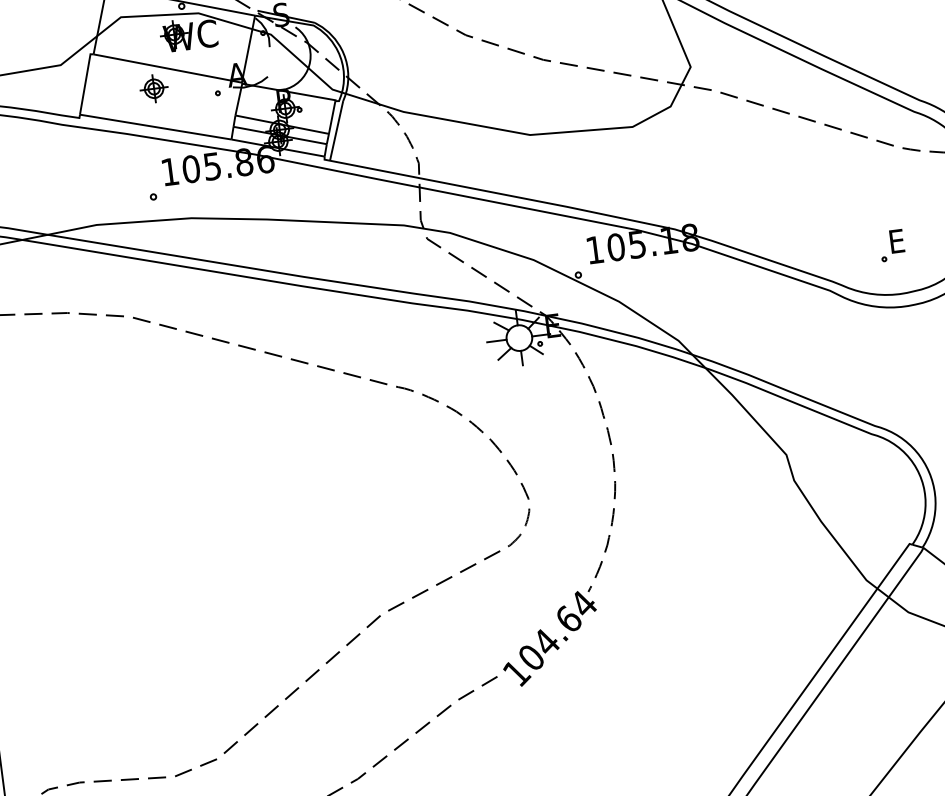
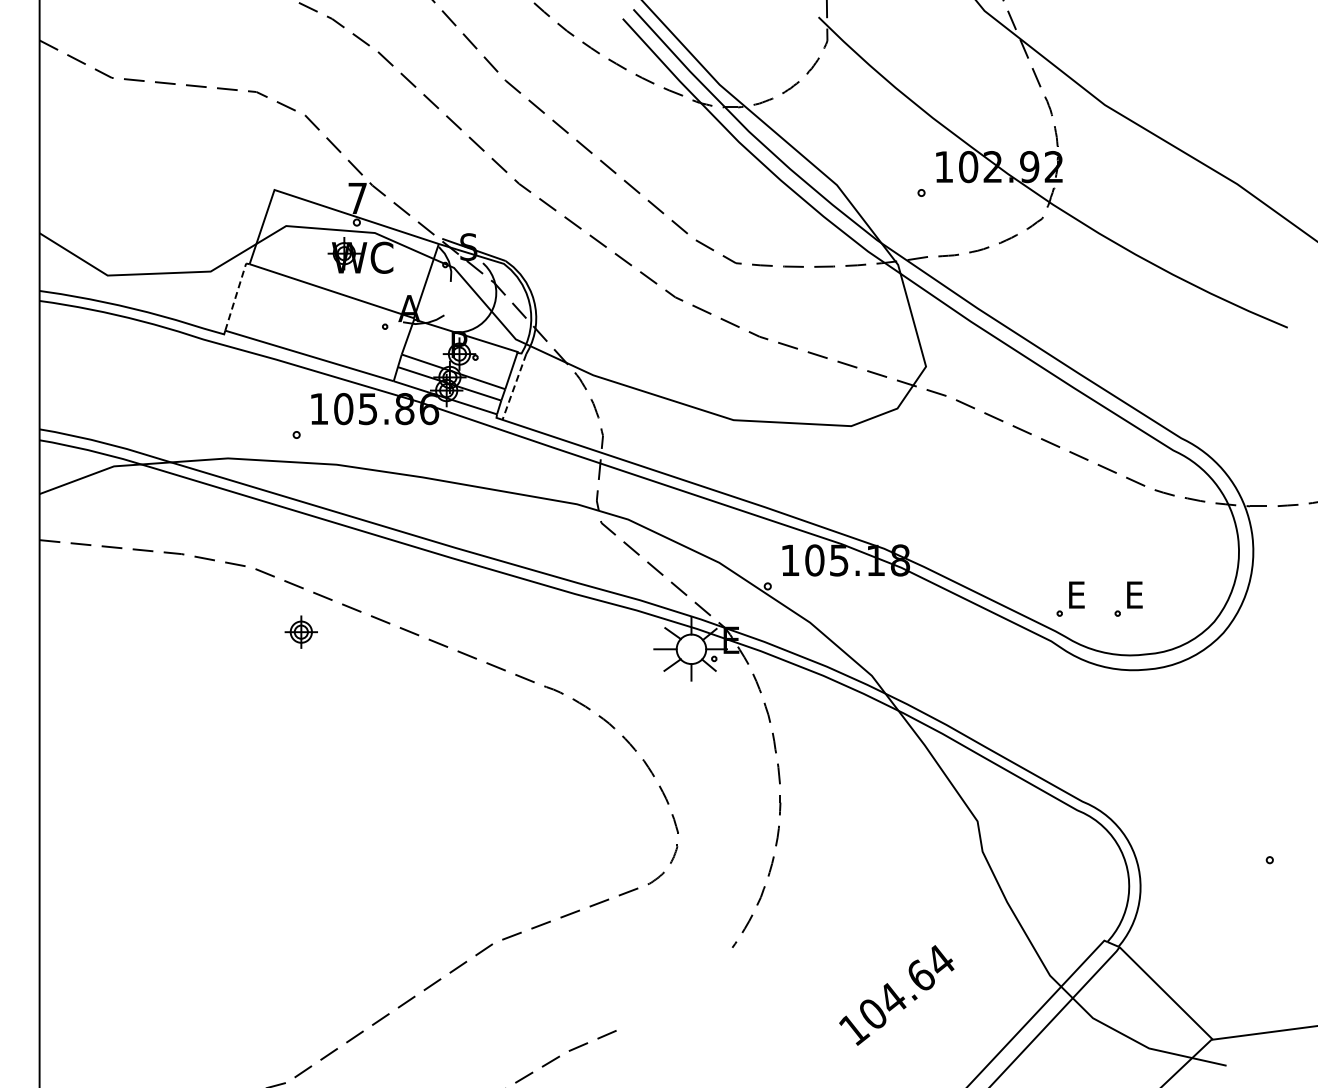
line: (85, 82) -> (236, 294), solid -> dashed
part: (153, 88) -> (300, 631), moved
line: (336, 130) -> (514, 386), solid -> dashed
part: (841, 251) -> (1070, 598), added
text: (549, 638) -> (896, 995), moved

